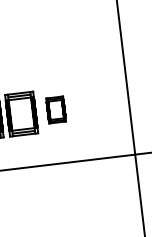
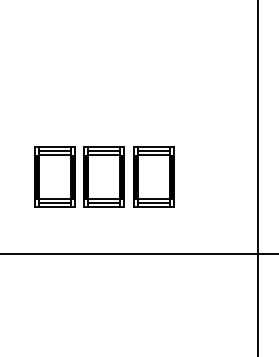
part: (55, 109) -> (153, 176), size x1.67

